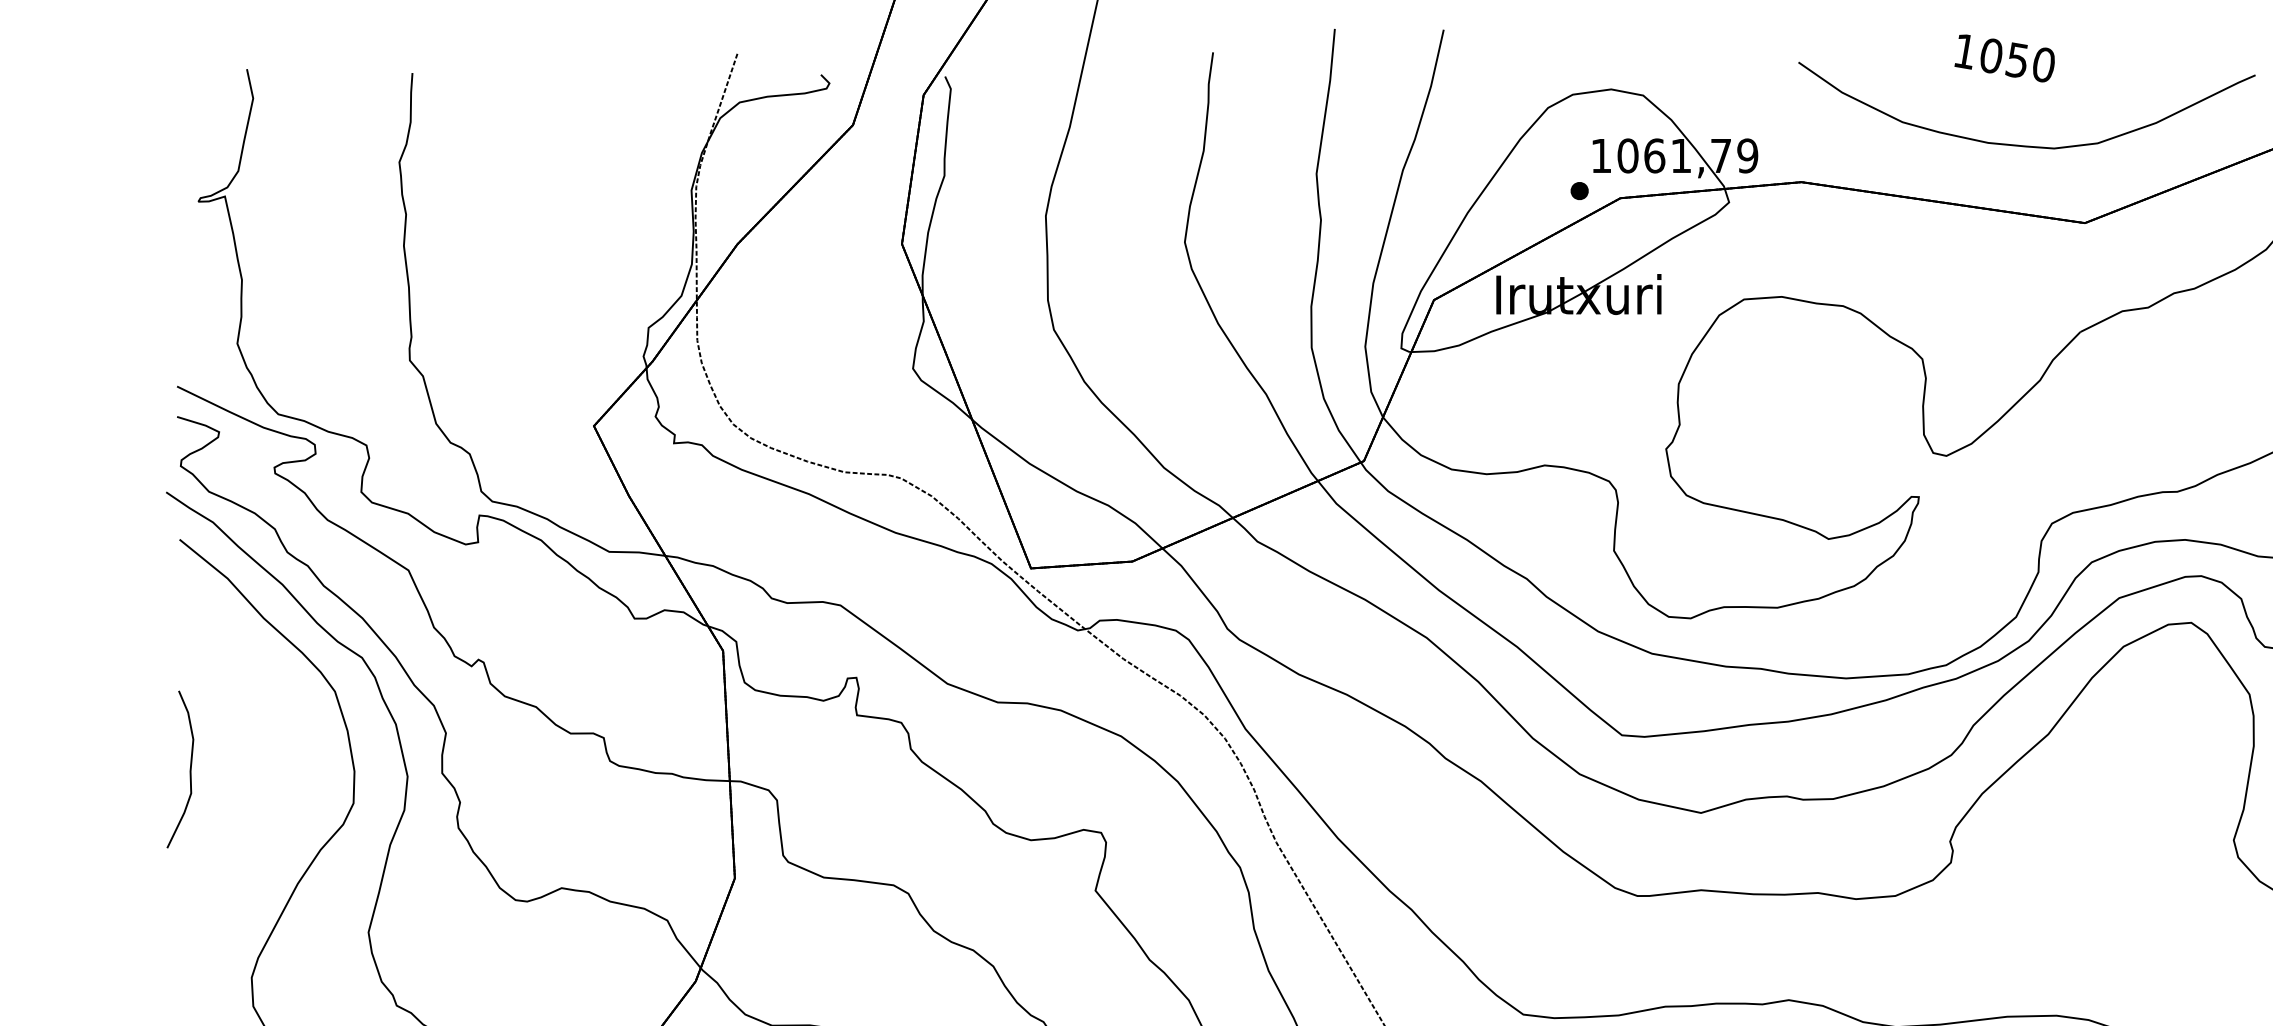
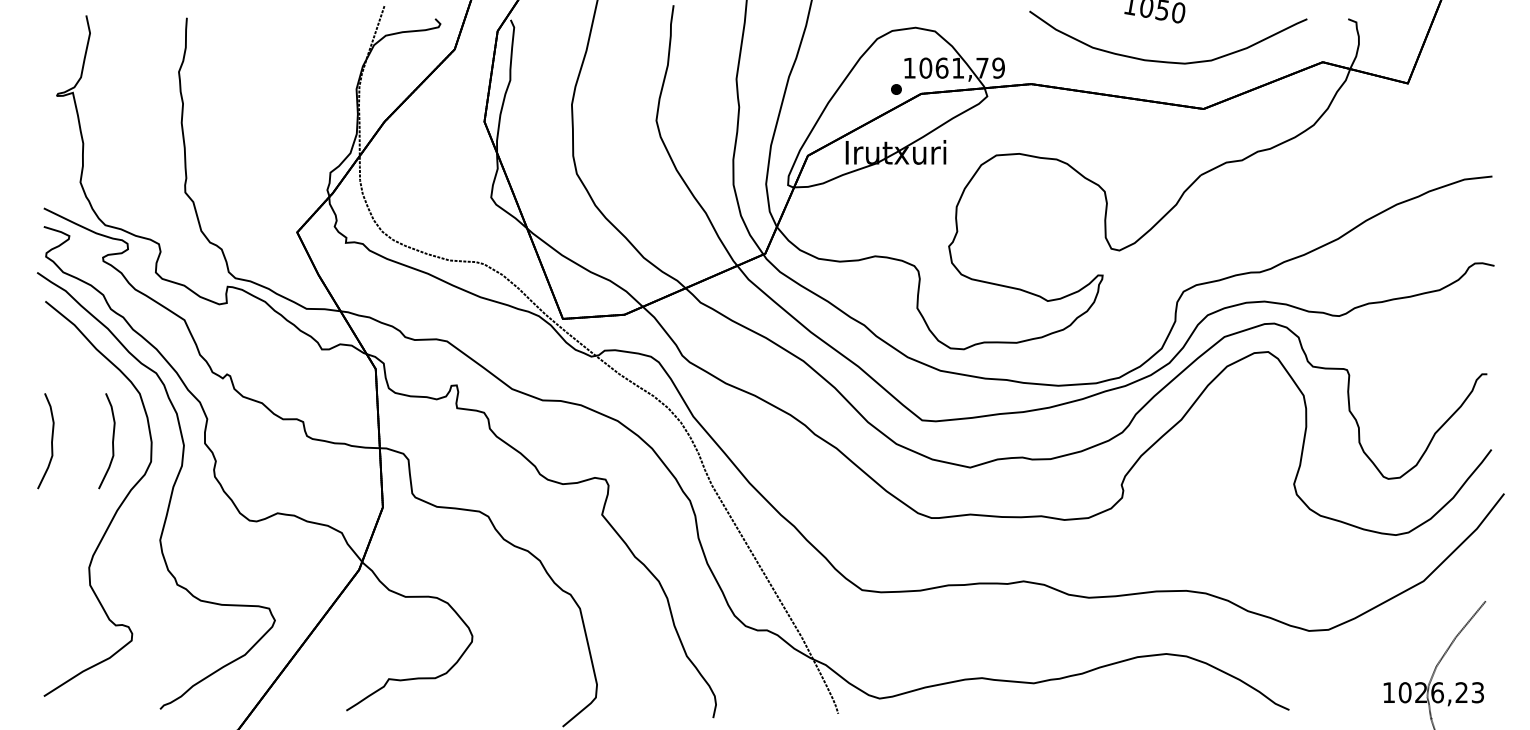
part: (280, 770) -> (106, 441), added

